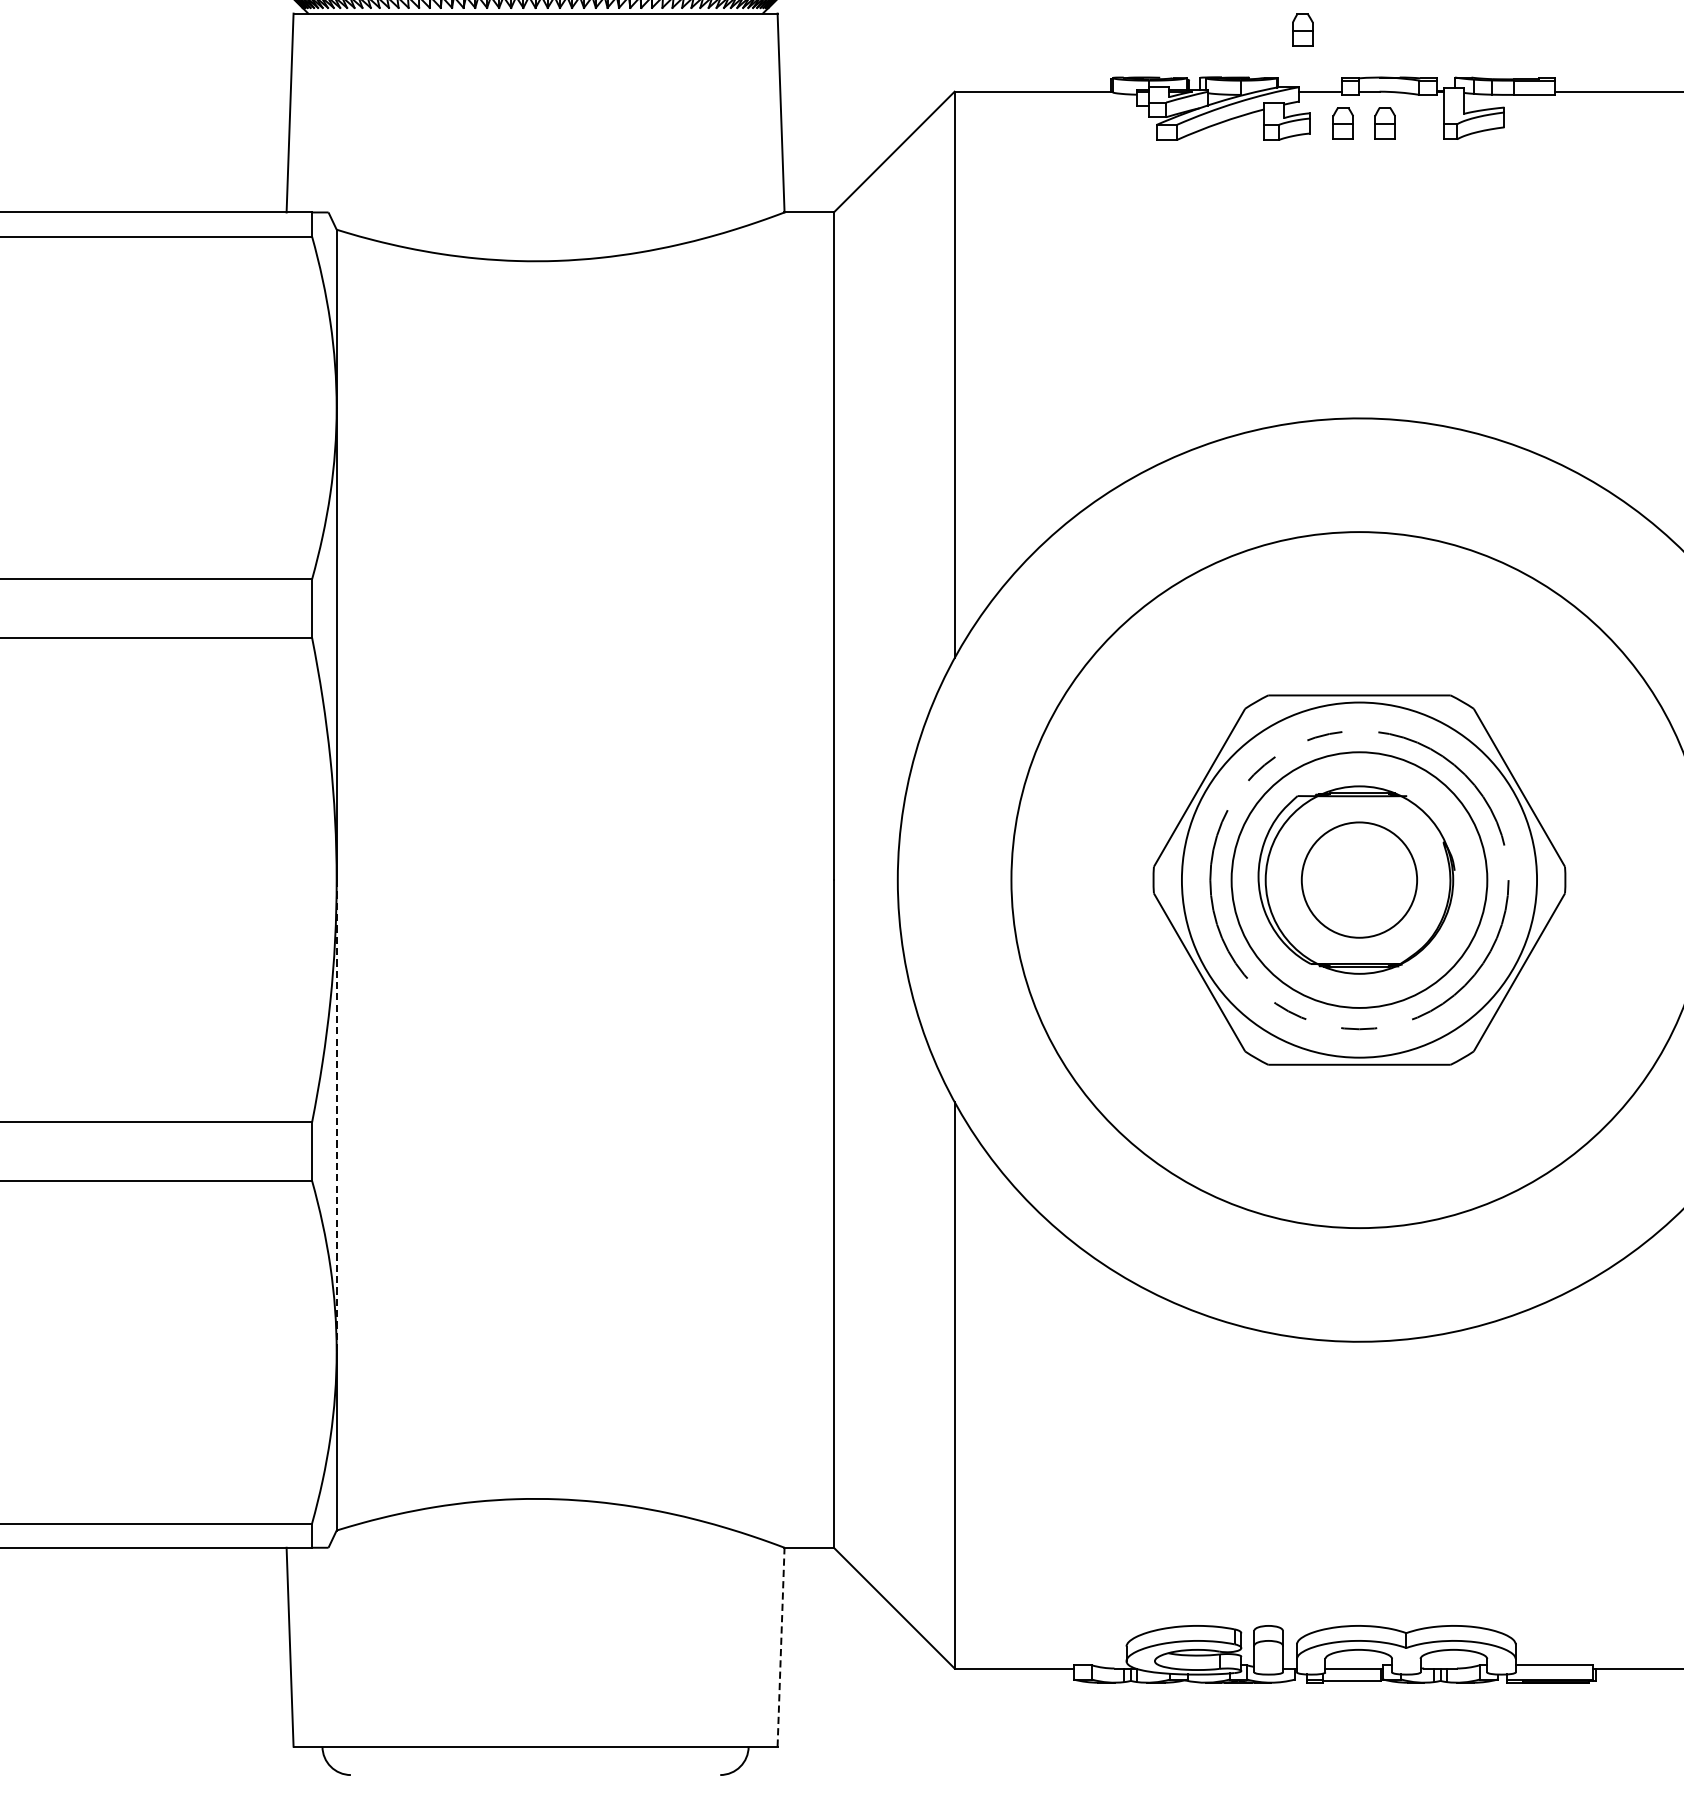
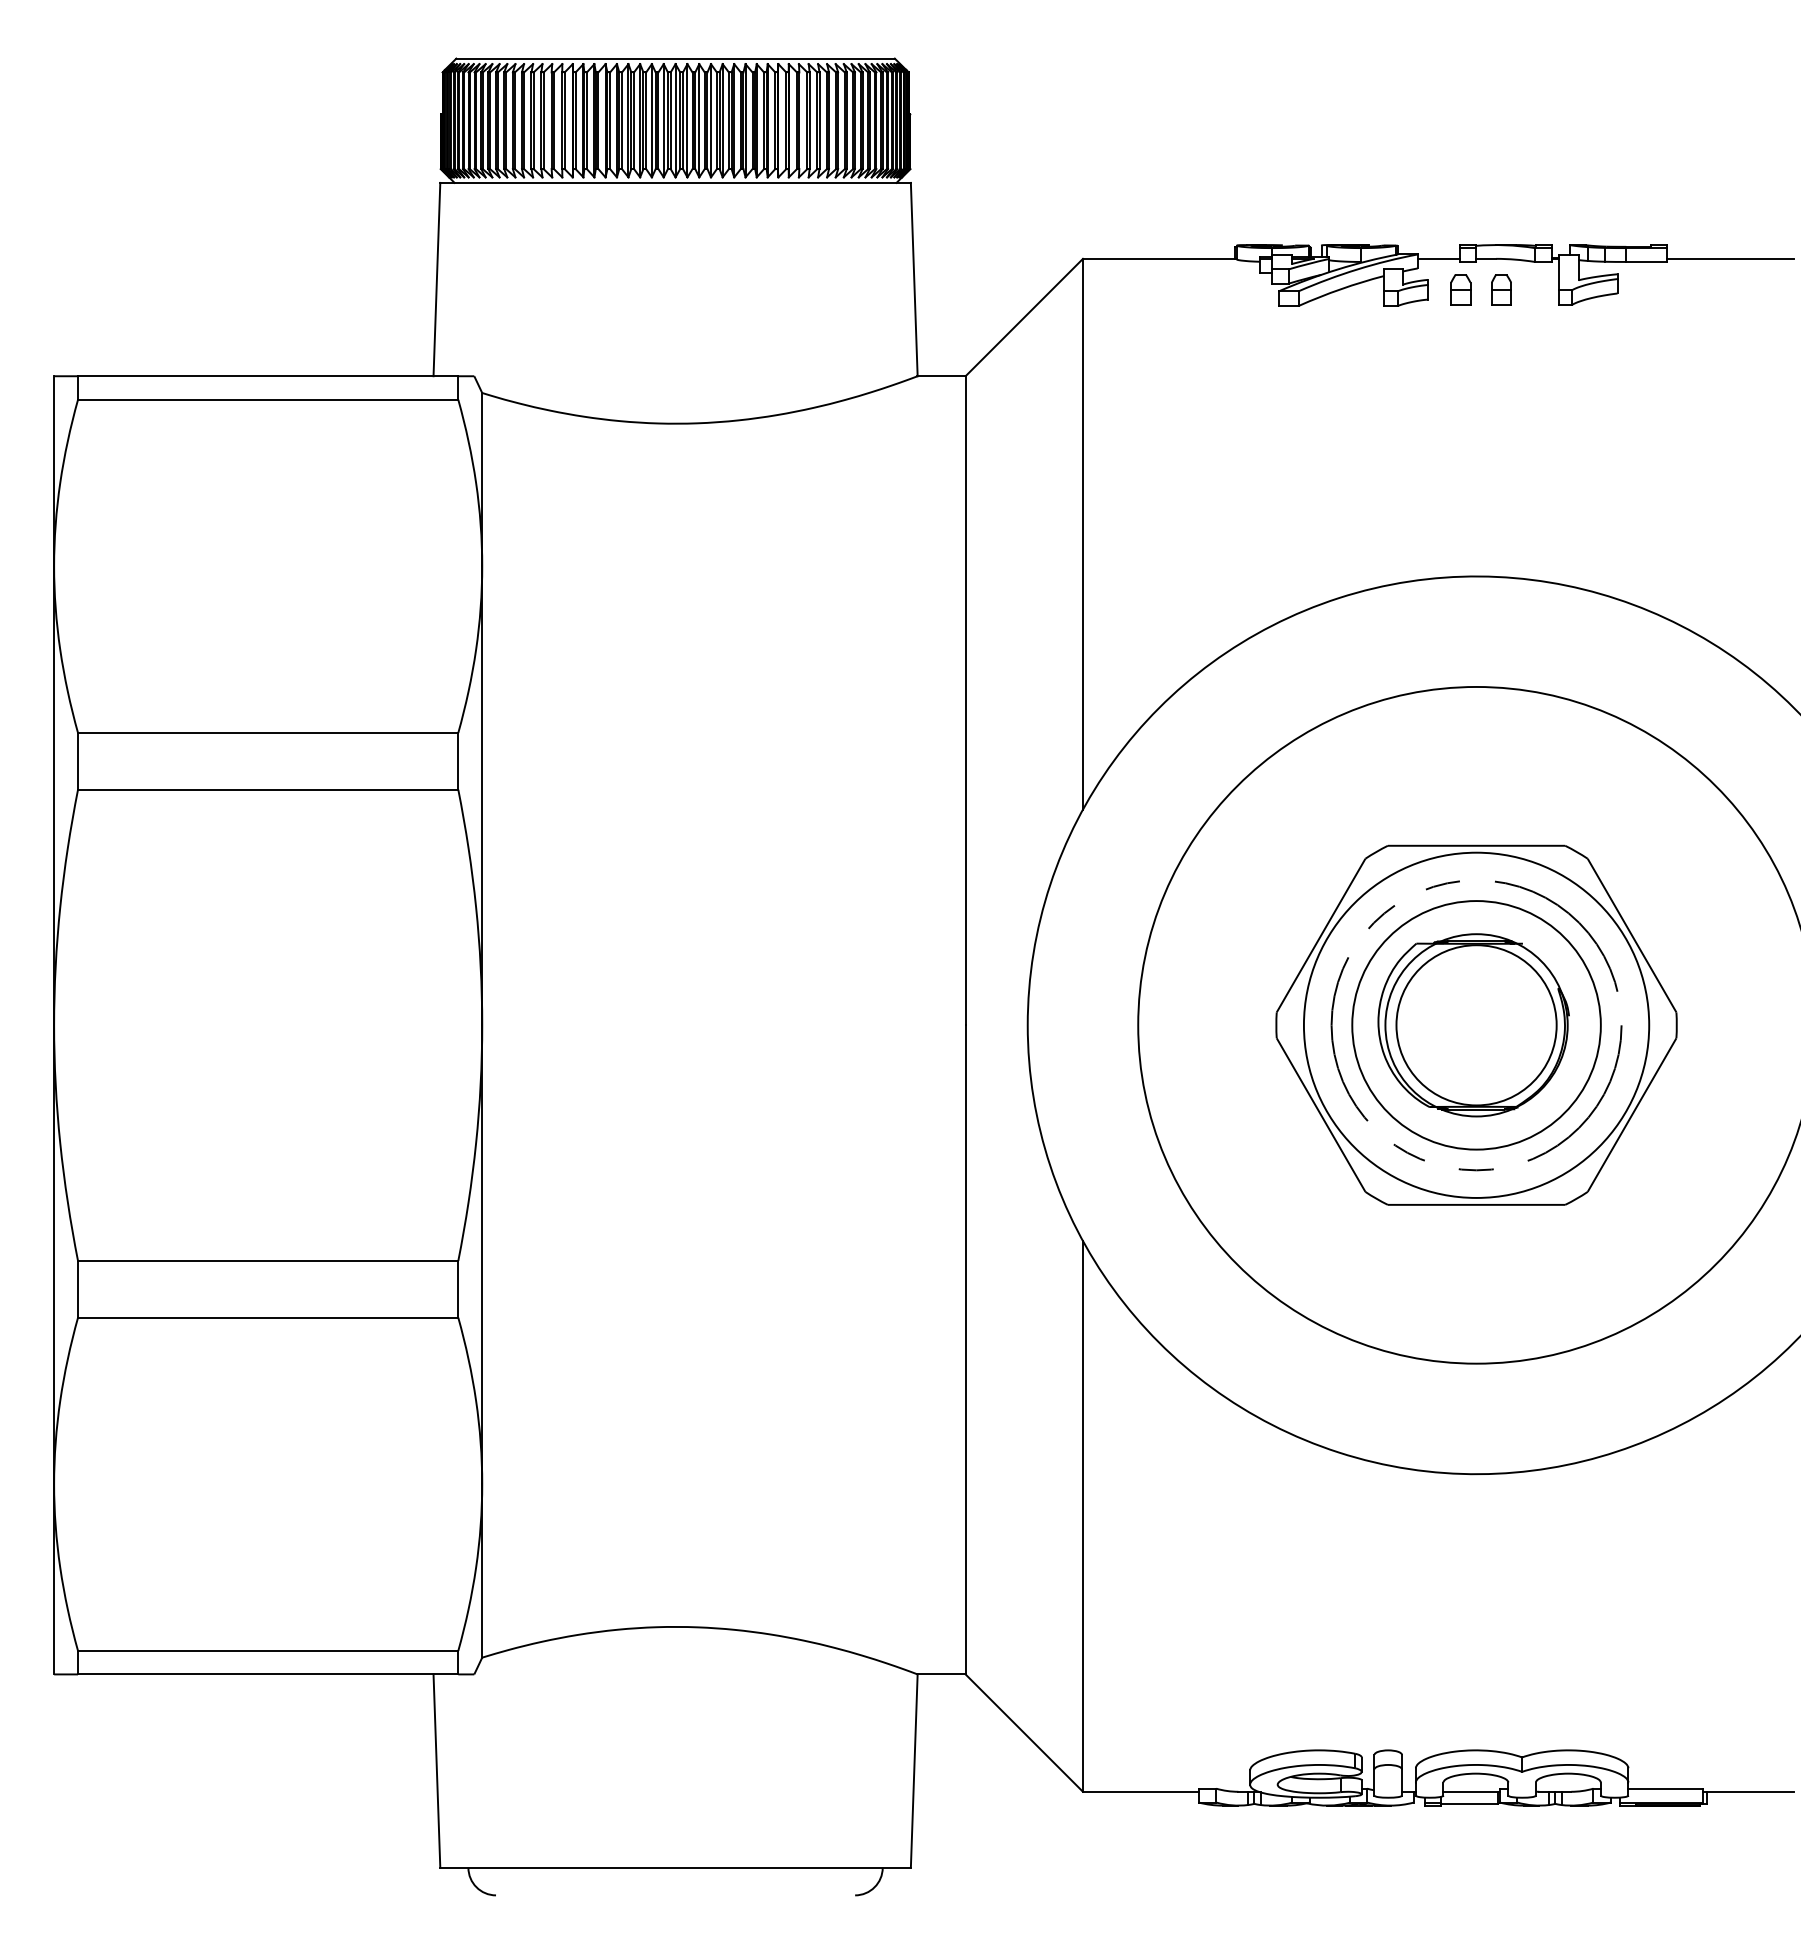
part: (1302, 29) -> (1421, 198), removed
circle: (1359, 880) -> (1476, 1025), size x1.43
line: (336, 1116) -> (482, 1255), dashed -> solid
line: (781, 1647) -> (914, 1771), dashed -> solid

